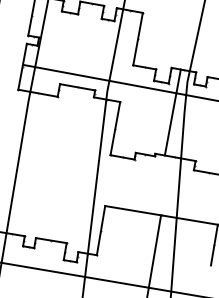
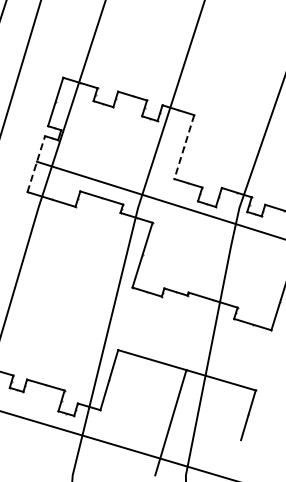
line: (138, 39) -> (184, 147), solid -> dashed
line: (22, 66) -> (36, 163), solid -> dashed
line: (172, 112) -> (216, 243), removed

